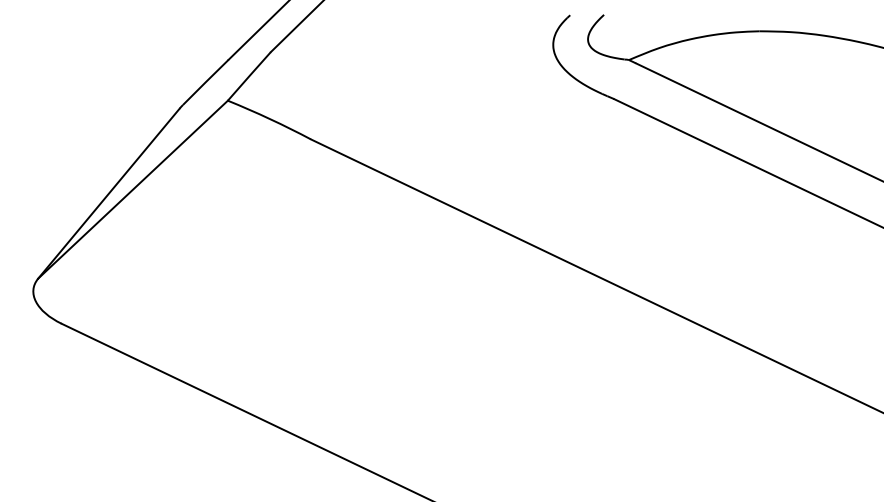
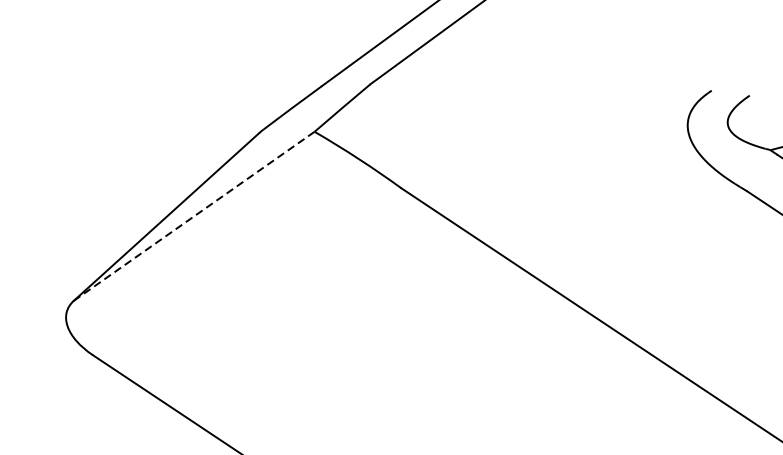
line: (132, 190) -> (193, 217), solid -> dashed

